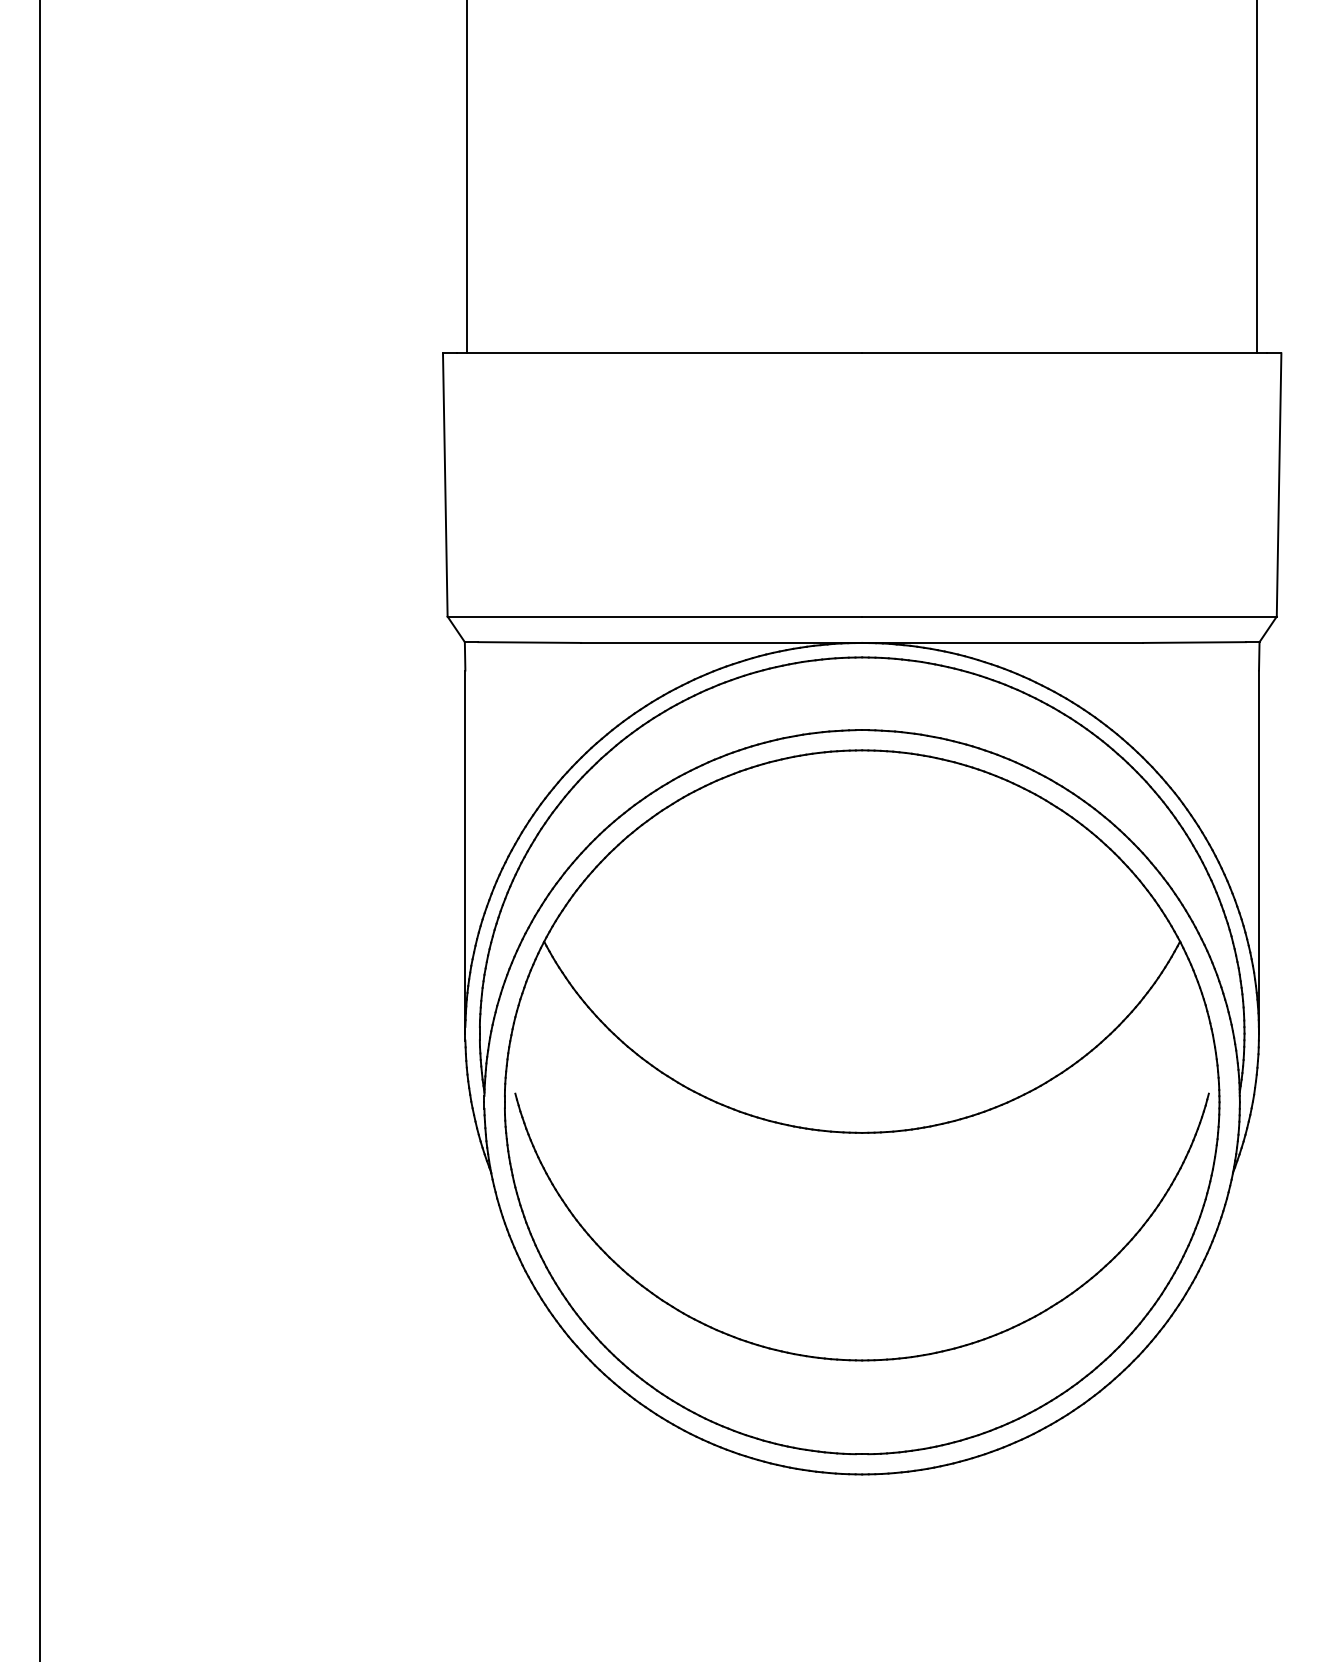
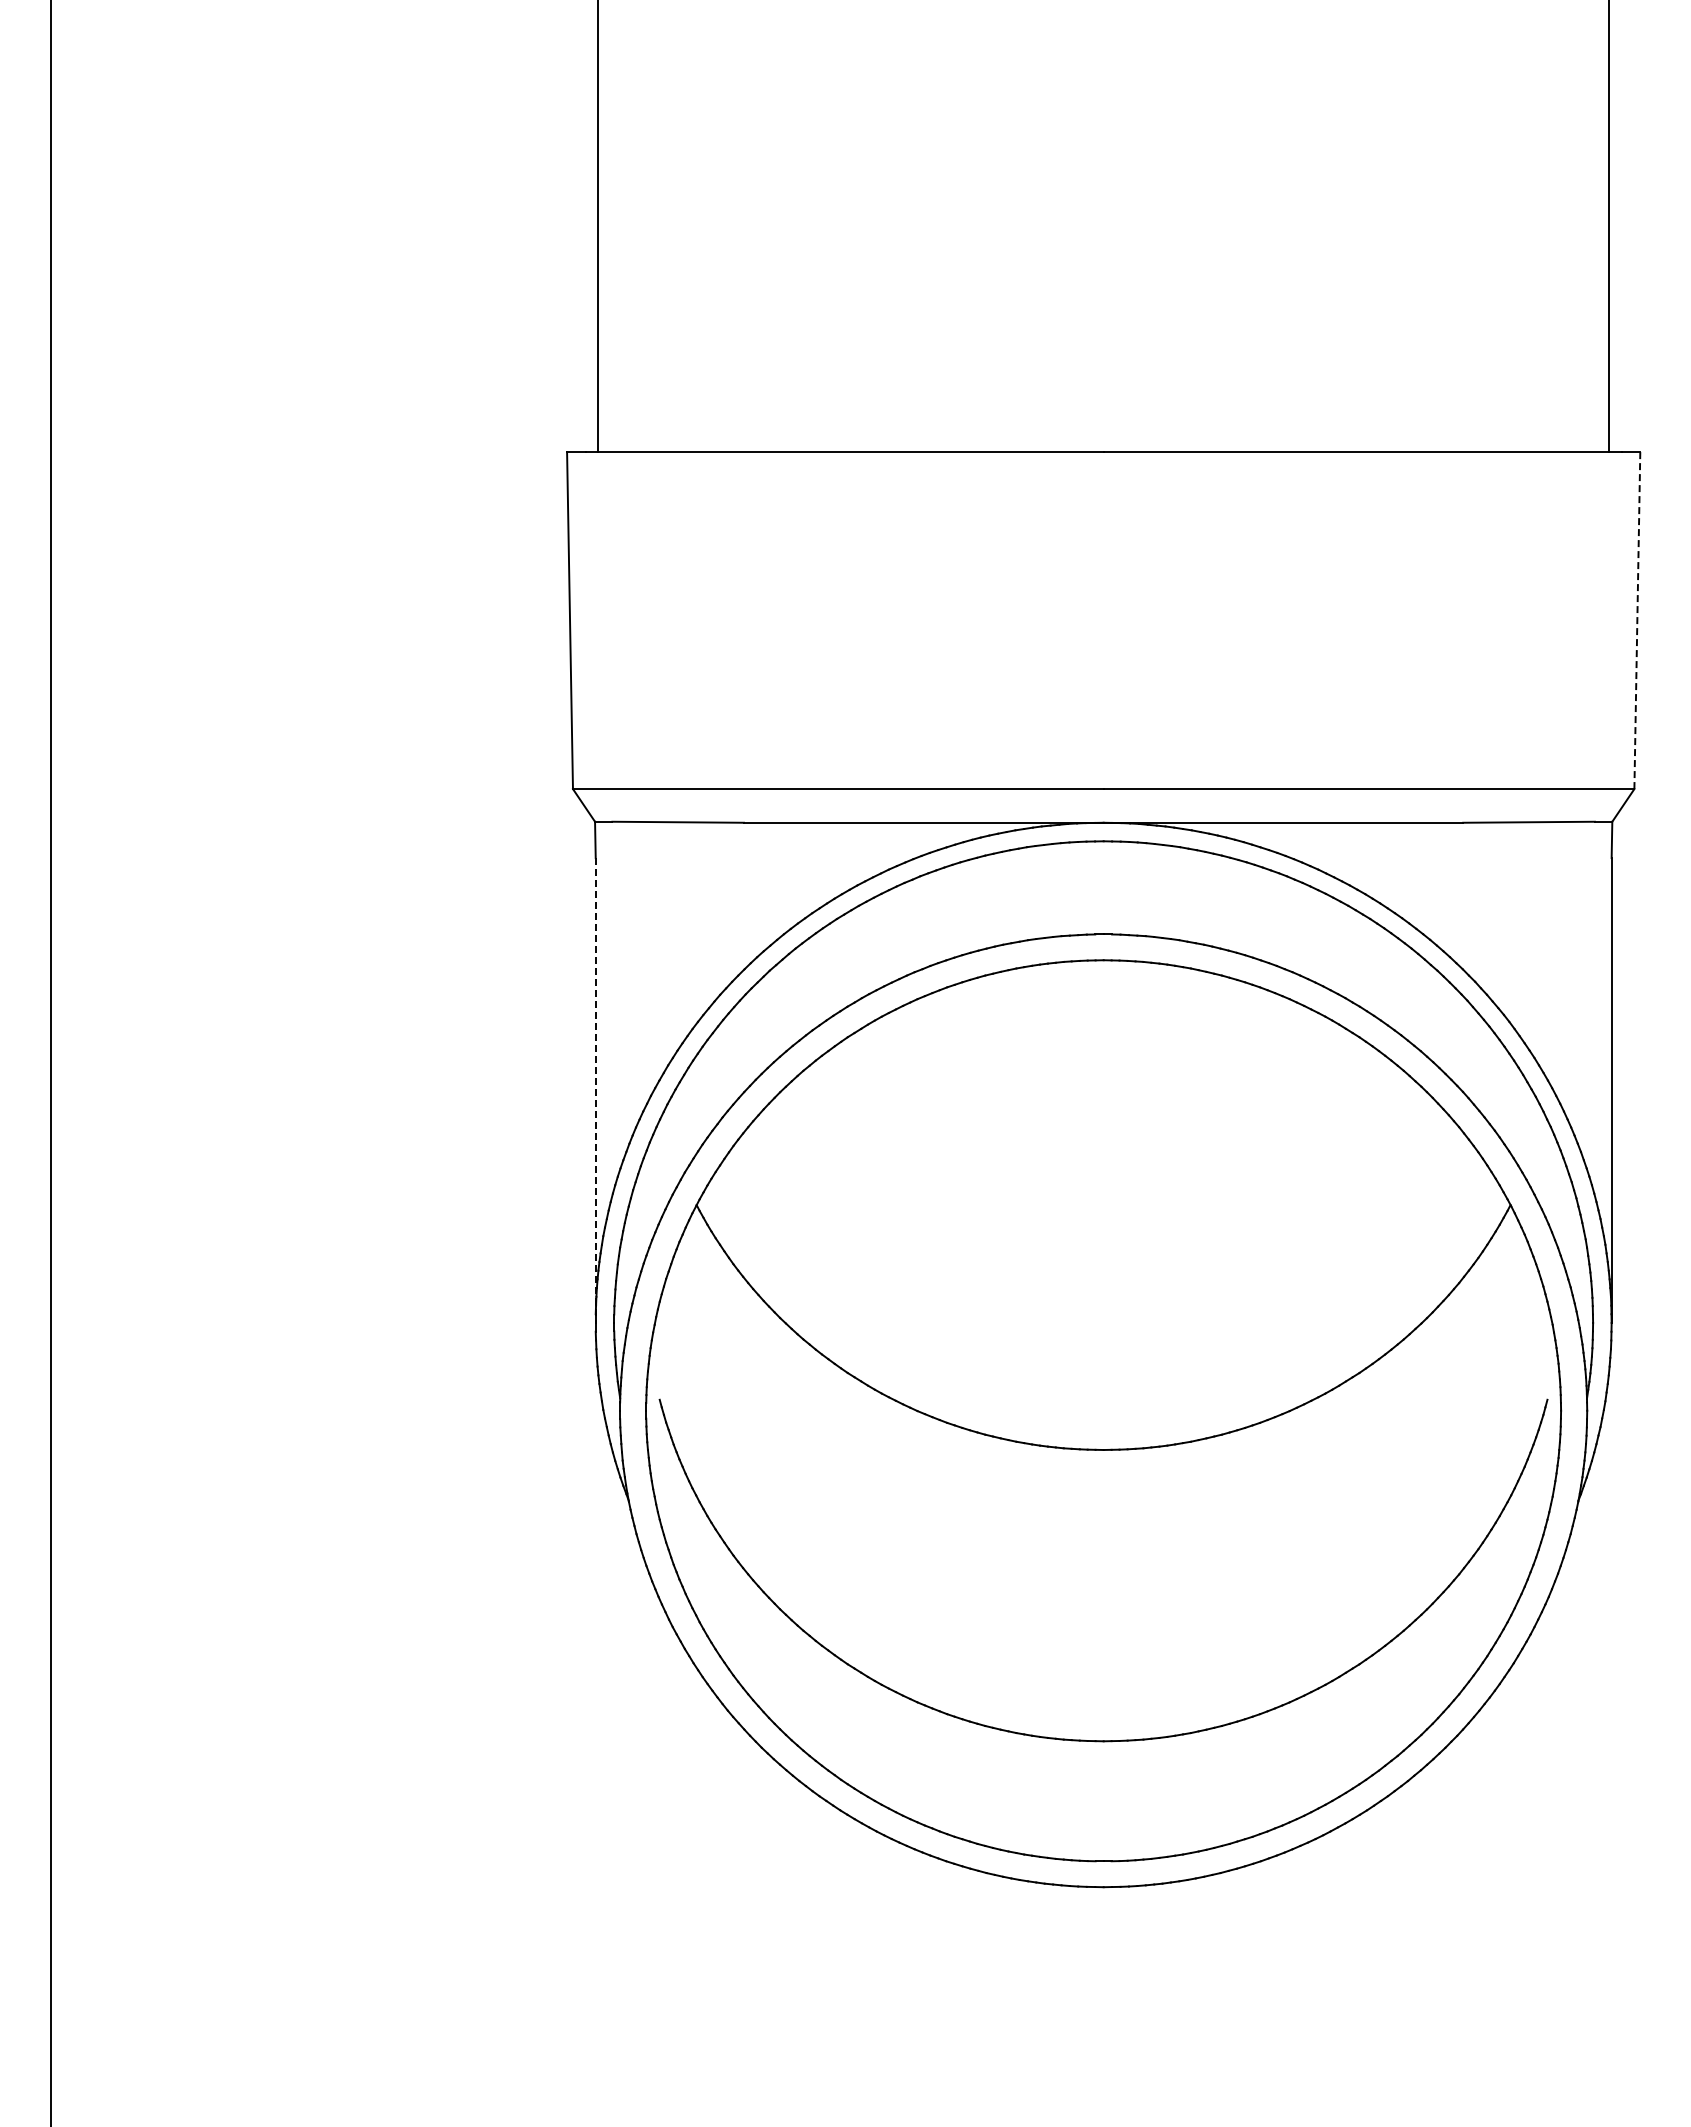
line: (1279, 484) -> (1637, 620), solid -> dashed
line: (465, 852) -> (595, 1091), solid -> dashed

